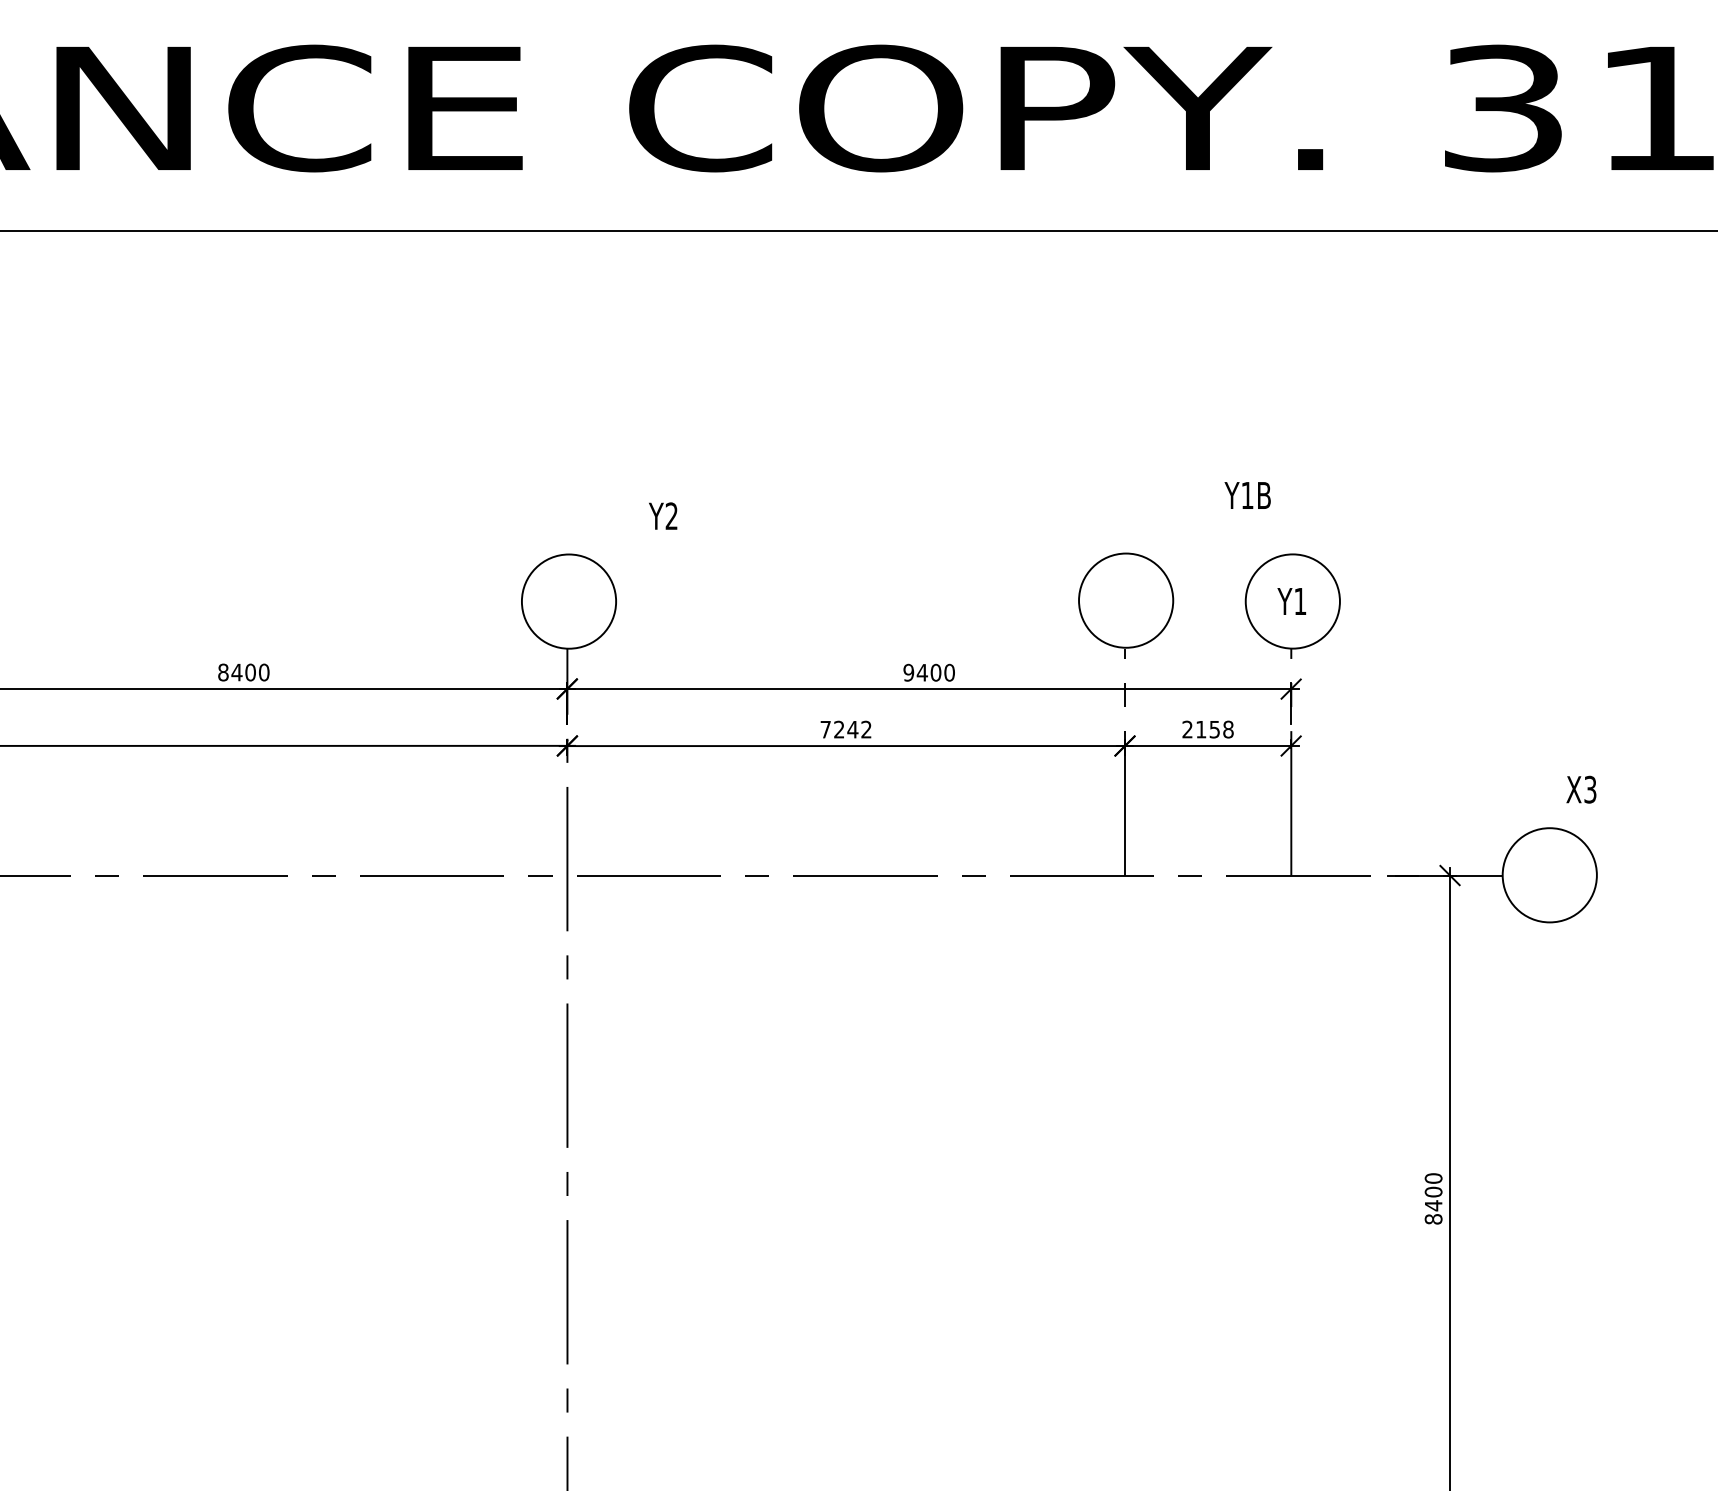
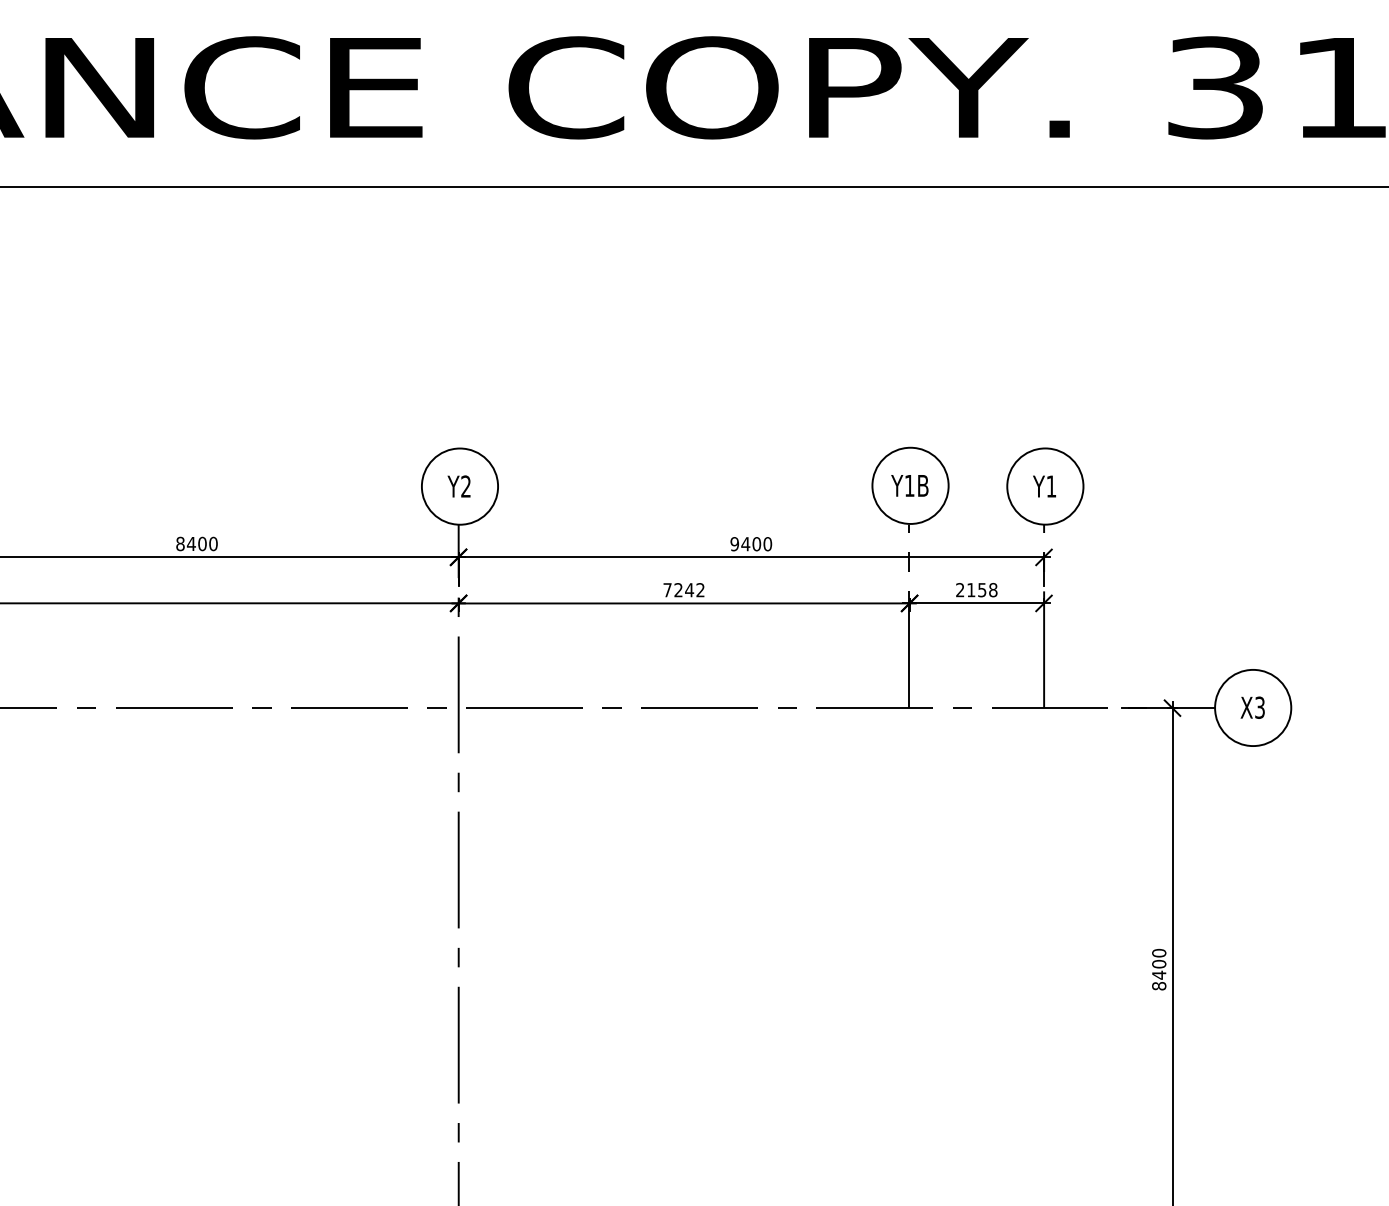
text: (1247, 495) -> (909, 485), moved
text: (662, 516) -> (458, 486), moved
text: (1581, 789) -> (1252, 707), moved

